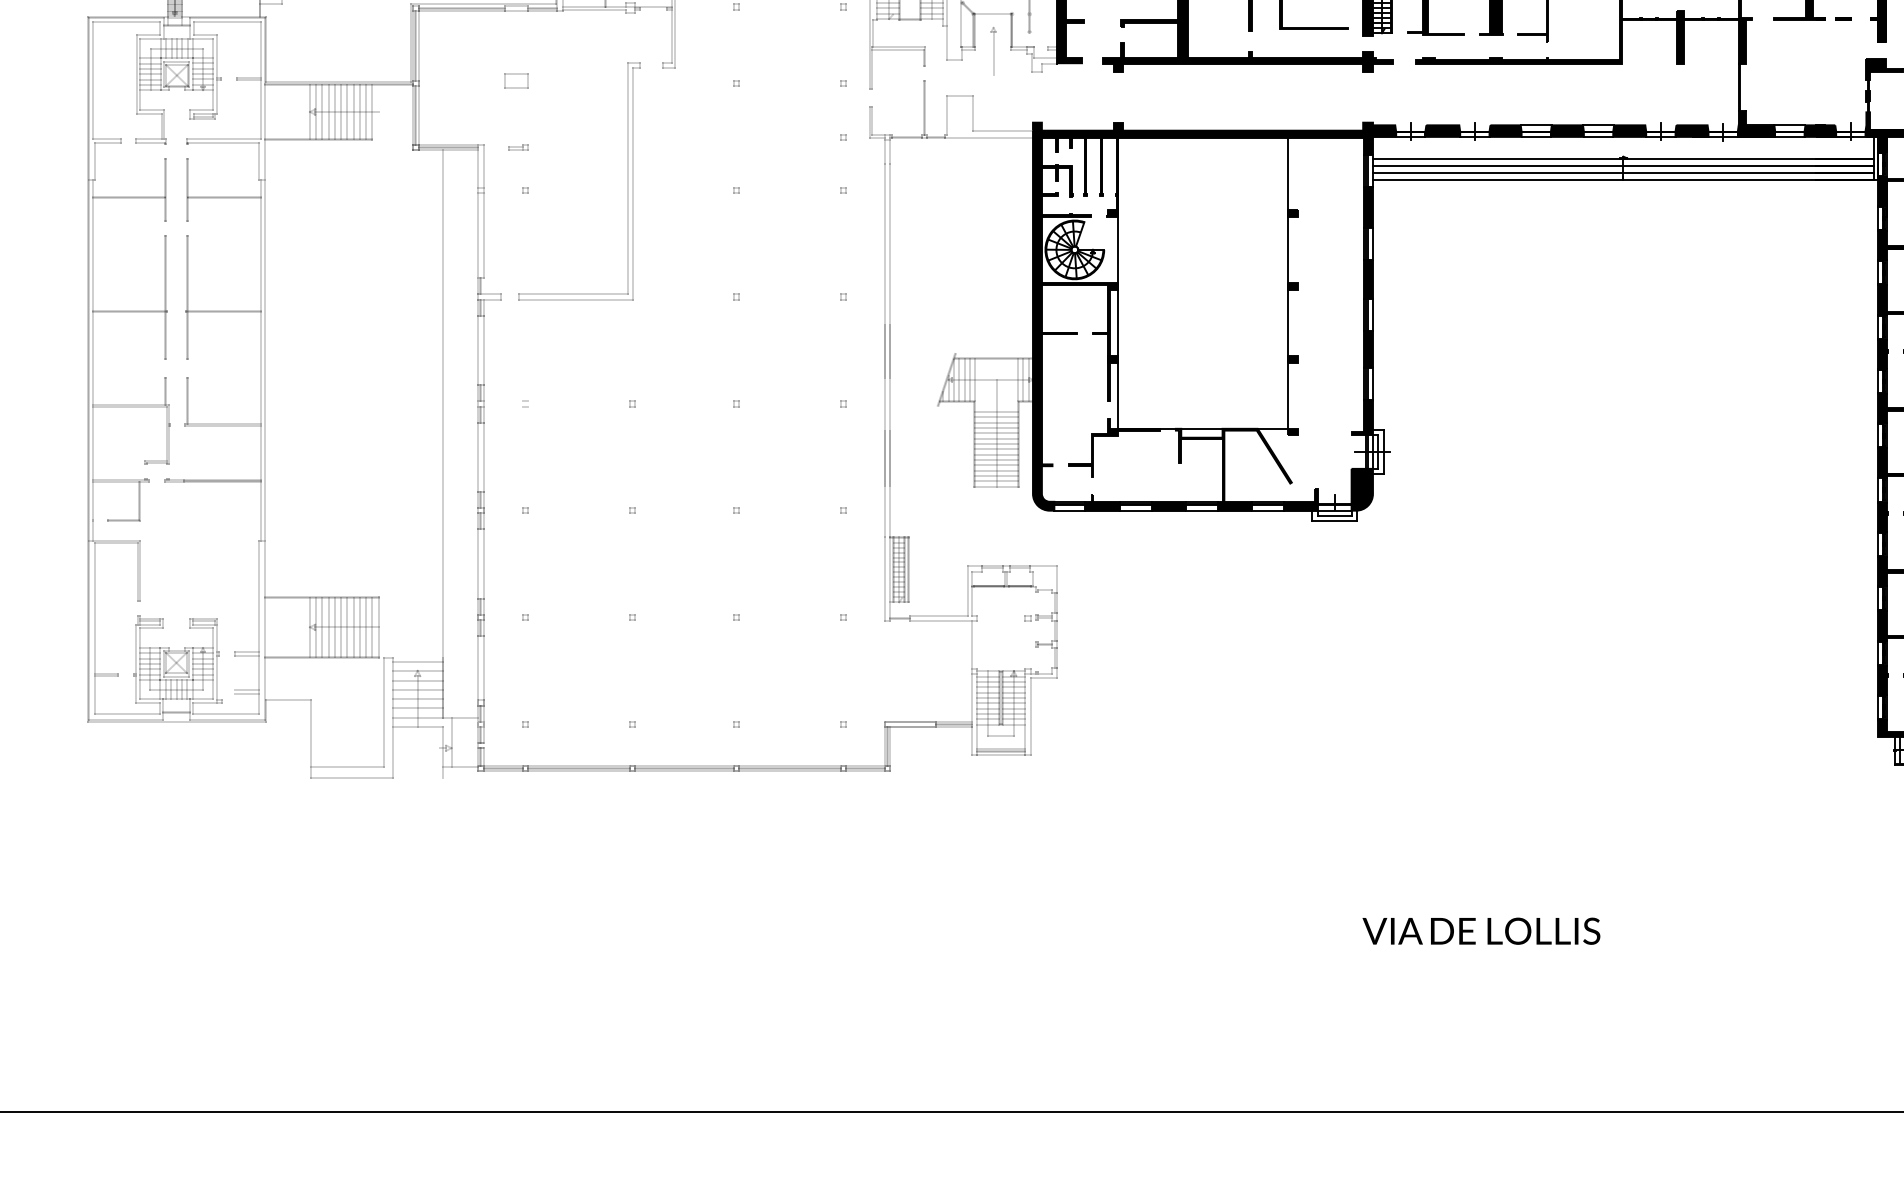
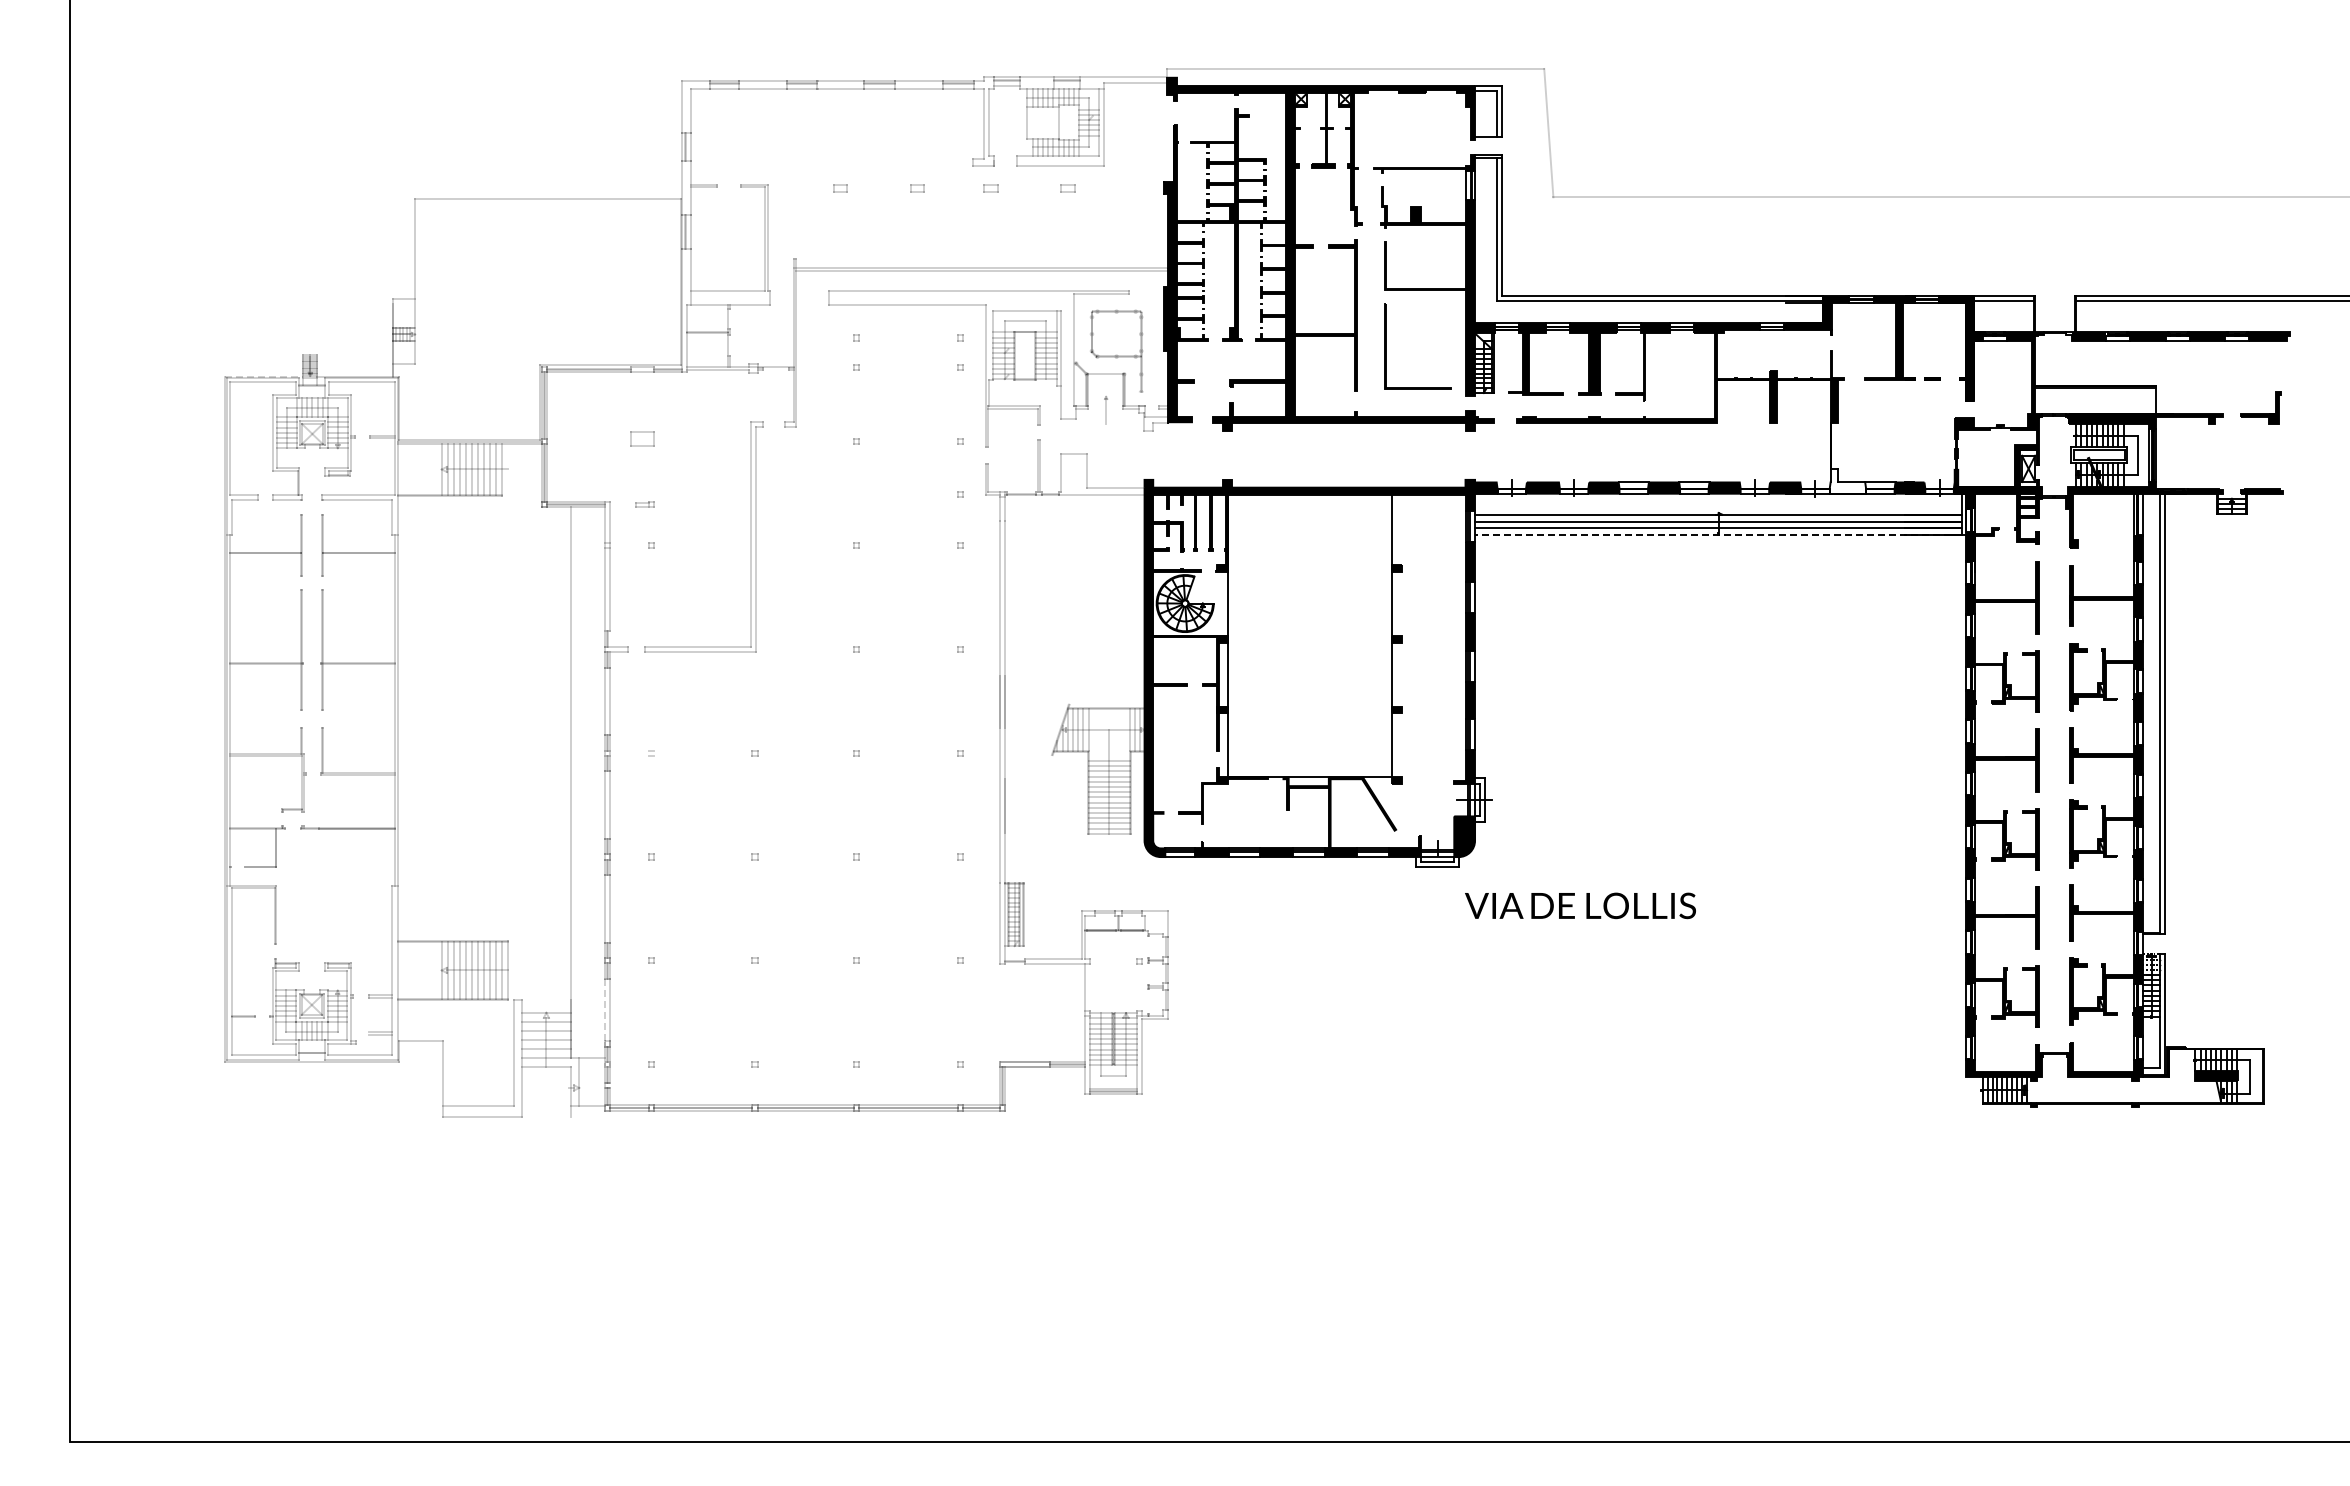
line: (127, 16) -> (264, 376), solid -> dashed
part: (992, 51) -> (1105, 410), size x0.6
fill: (1756, 123) -> (1847, 480), removed
line: (1623, 179) -> (1718, 535), solid -> dashed
line: (884, 457) -> (1000, 805), removed
line: (417, 662) -> (546, 1004), removed
line: (478, 668) -> (605, 1010), solid -> dashed
text: (1481, 930) -> (1580, 905), moved

